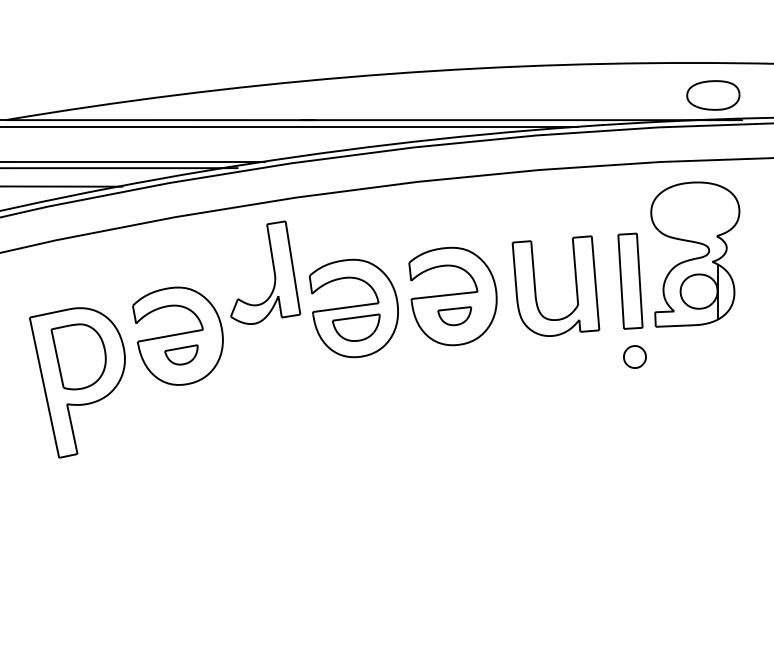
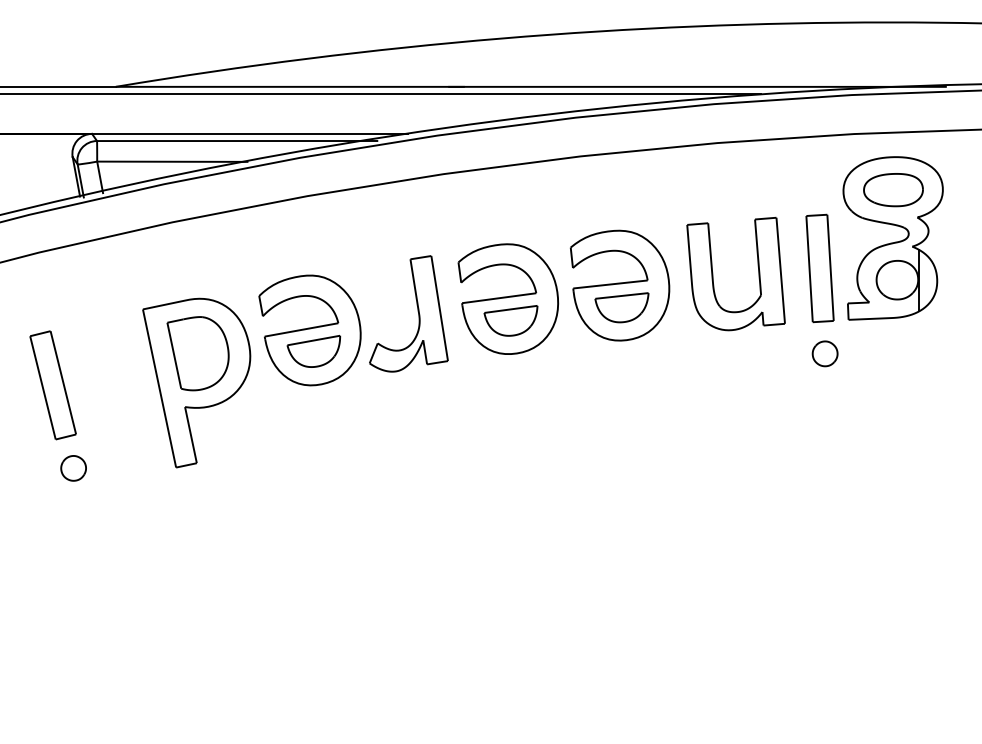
part: (713, 95) -> (893, 190), moved
part: (273, 270) -> (417, 311), moved
part: (454, 315) -> (621, 307), size x1.43
part: (181, 354) -> (313, 351), size x1.43

